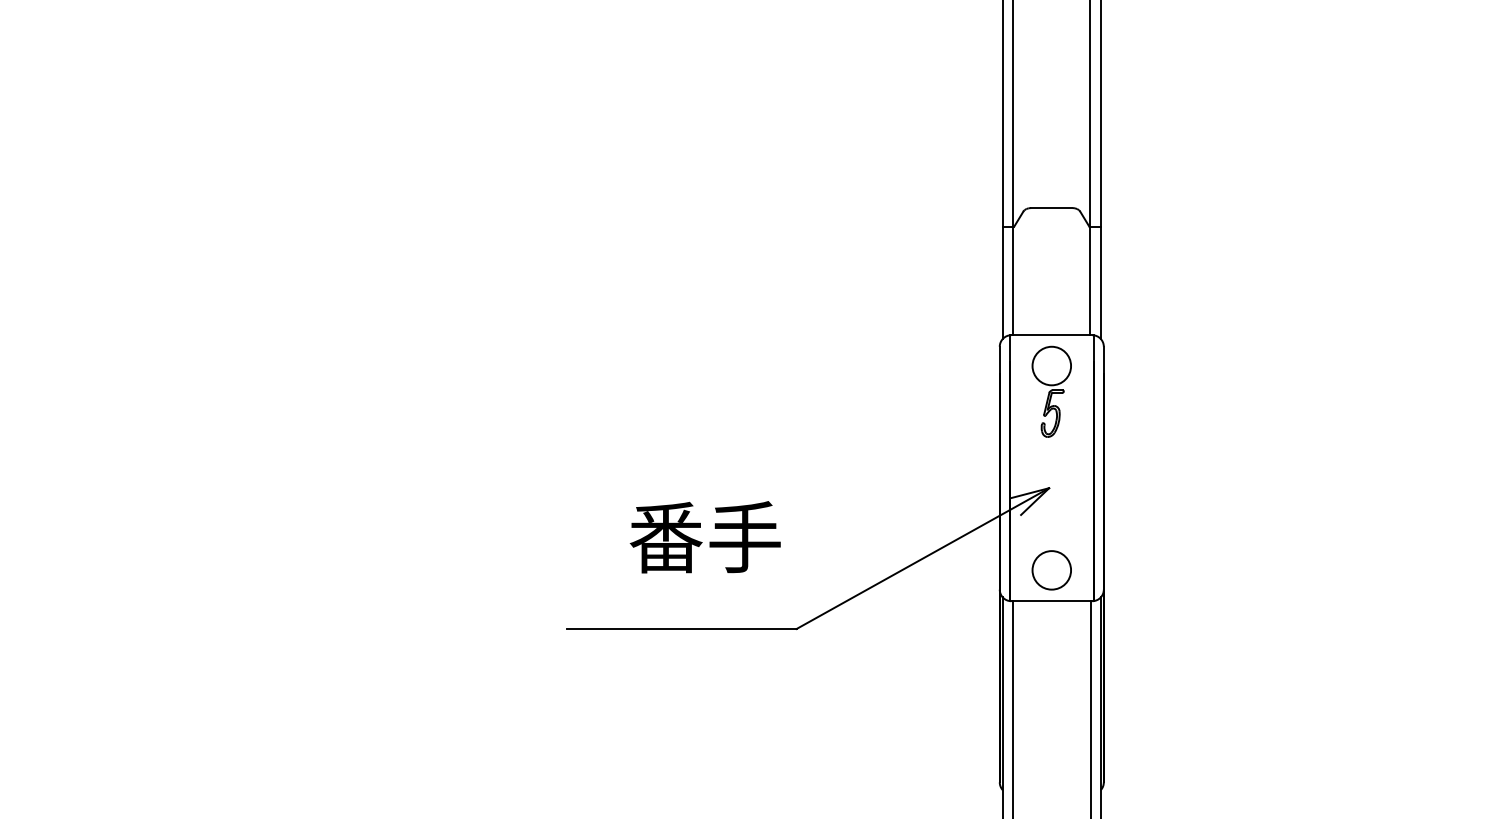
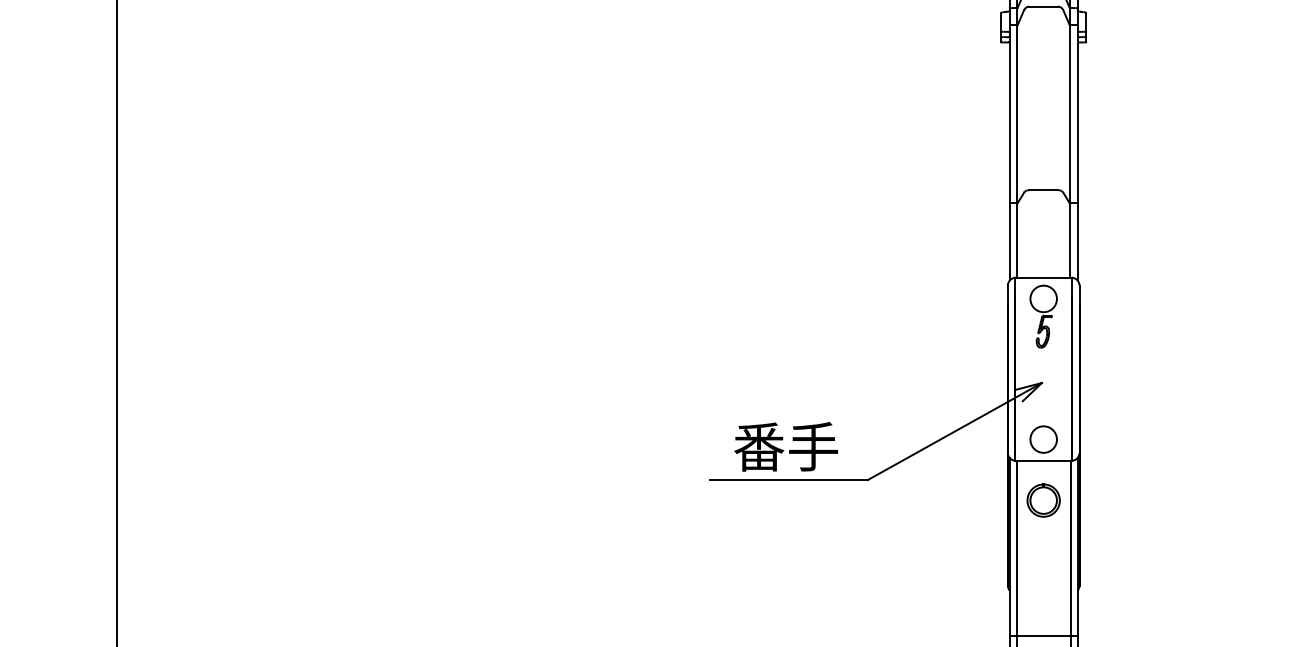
text: (705, 536) -> (786, 446), moved
part: (1051, 658) -> (1043, 500), added

